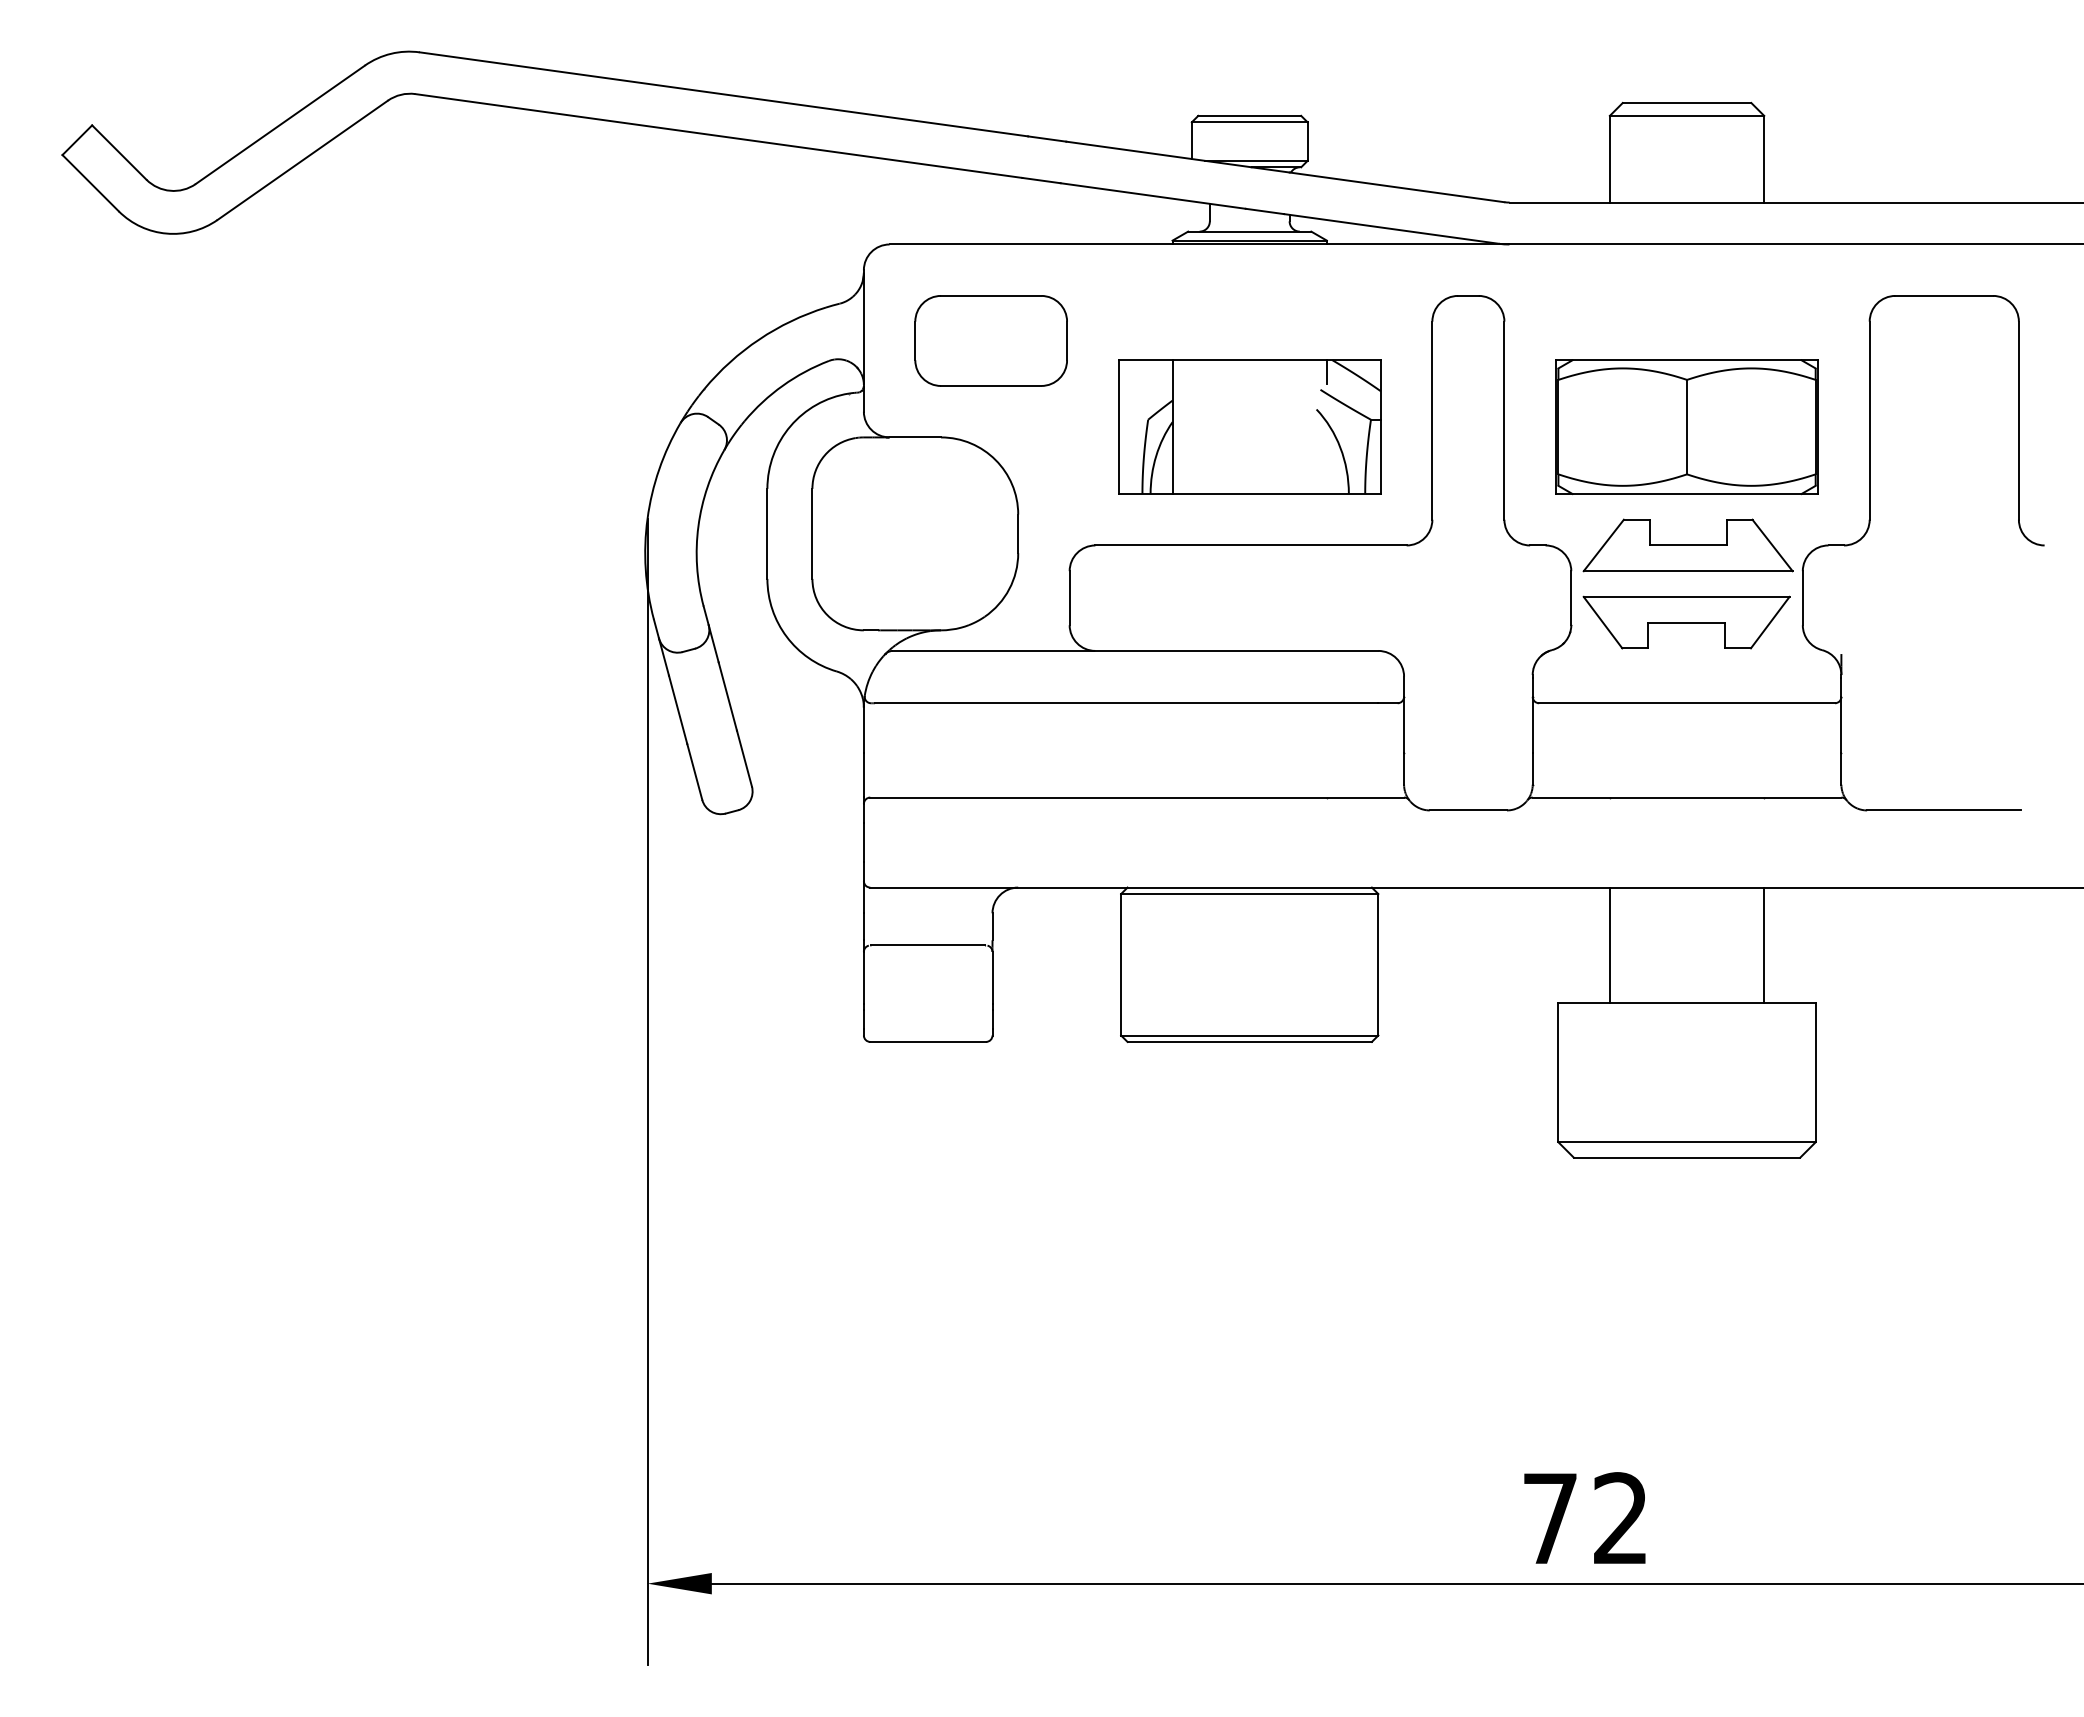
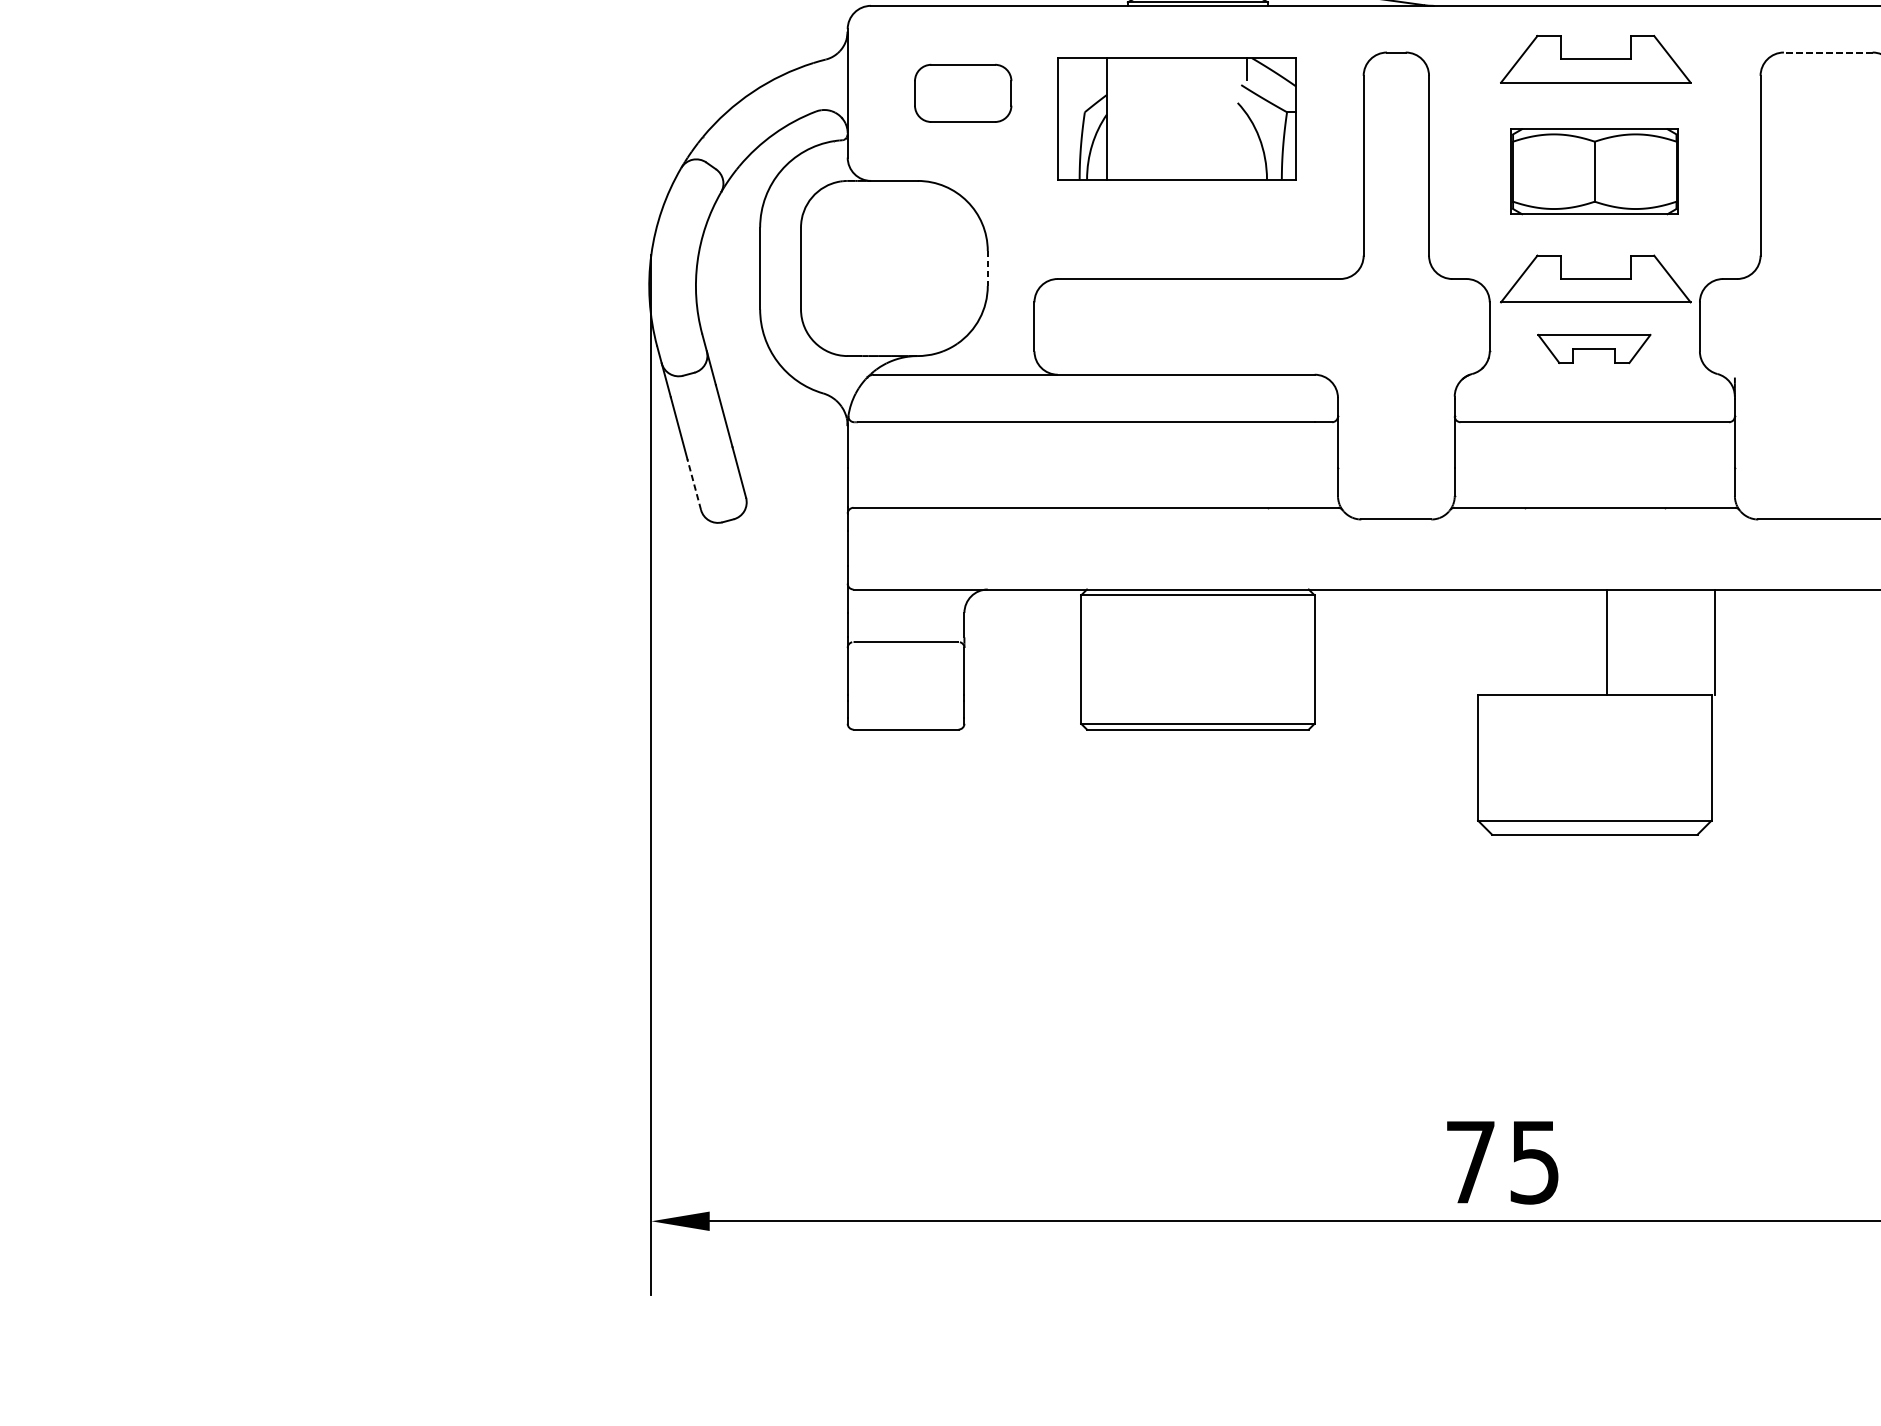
line: (1944, 295) -> (1828, 52), solid -> dashed
part: (1687, 303) -> (1595, 59), added
part: (990, 340) -> (962, 92), size x0.7
part: (1249, 426) -> (1176, 118), moved
part: (1686, 427) -> (1594, 171), size x0.7
line: (1018, 534) -> (988, 269), solid -> dashed
part: (1686, 622) -> (1594, 348), size x0.6
line: (694, 771) -> (693, 484), solid -> dashed
line: (1609, 945) -> (1607, 642), moved
line: (1764, 945) -> (1715, 642), moved
text: (1620, 1518) -> (1534, 1162), 72 -> 75

